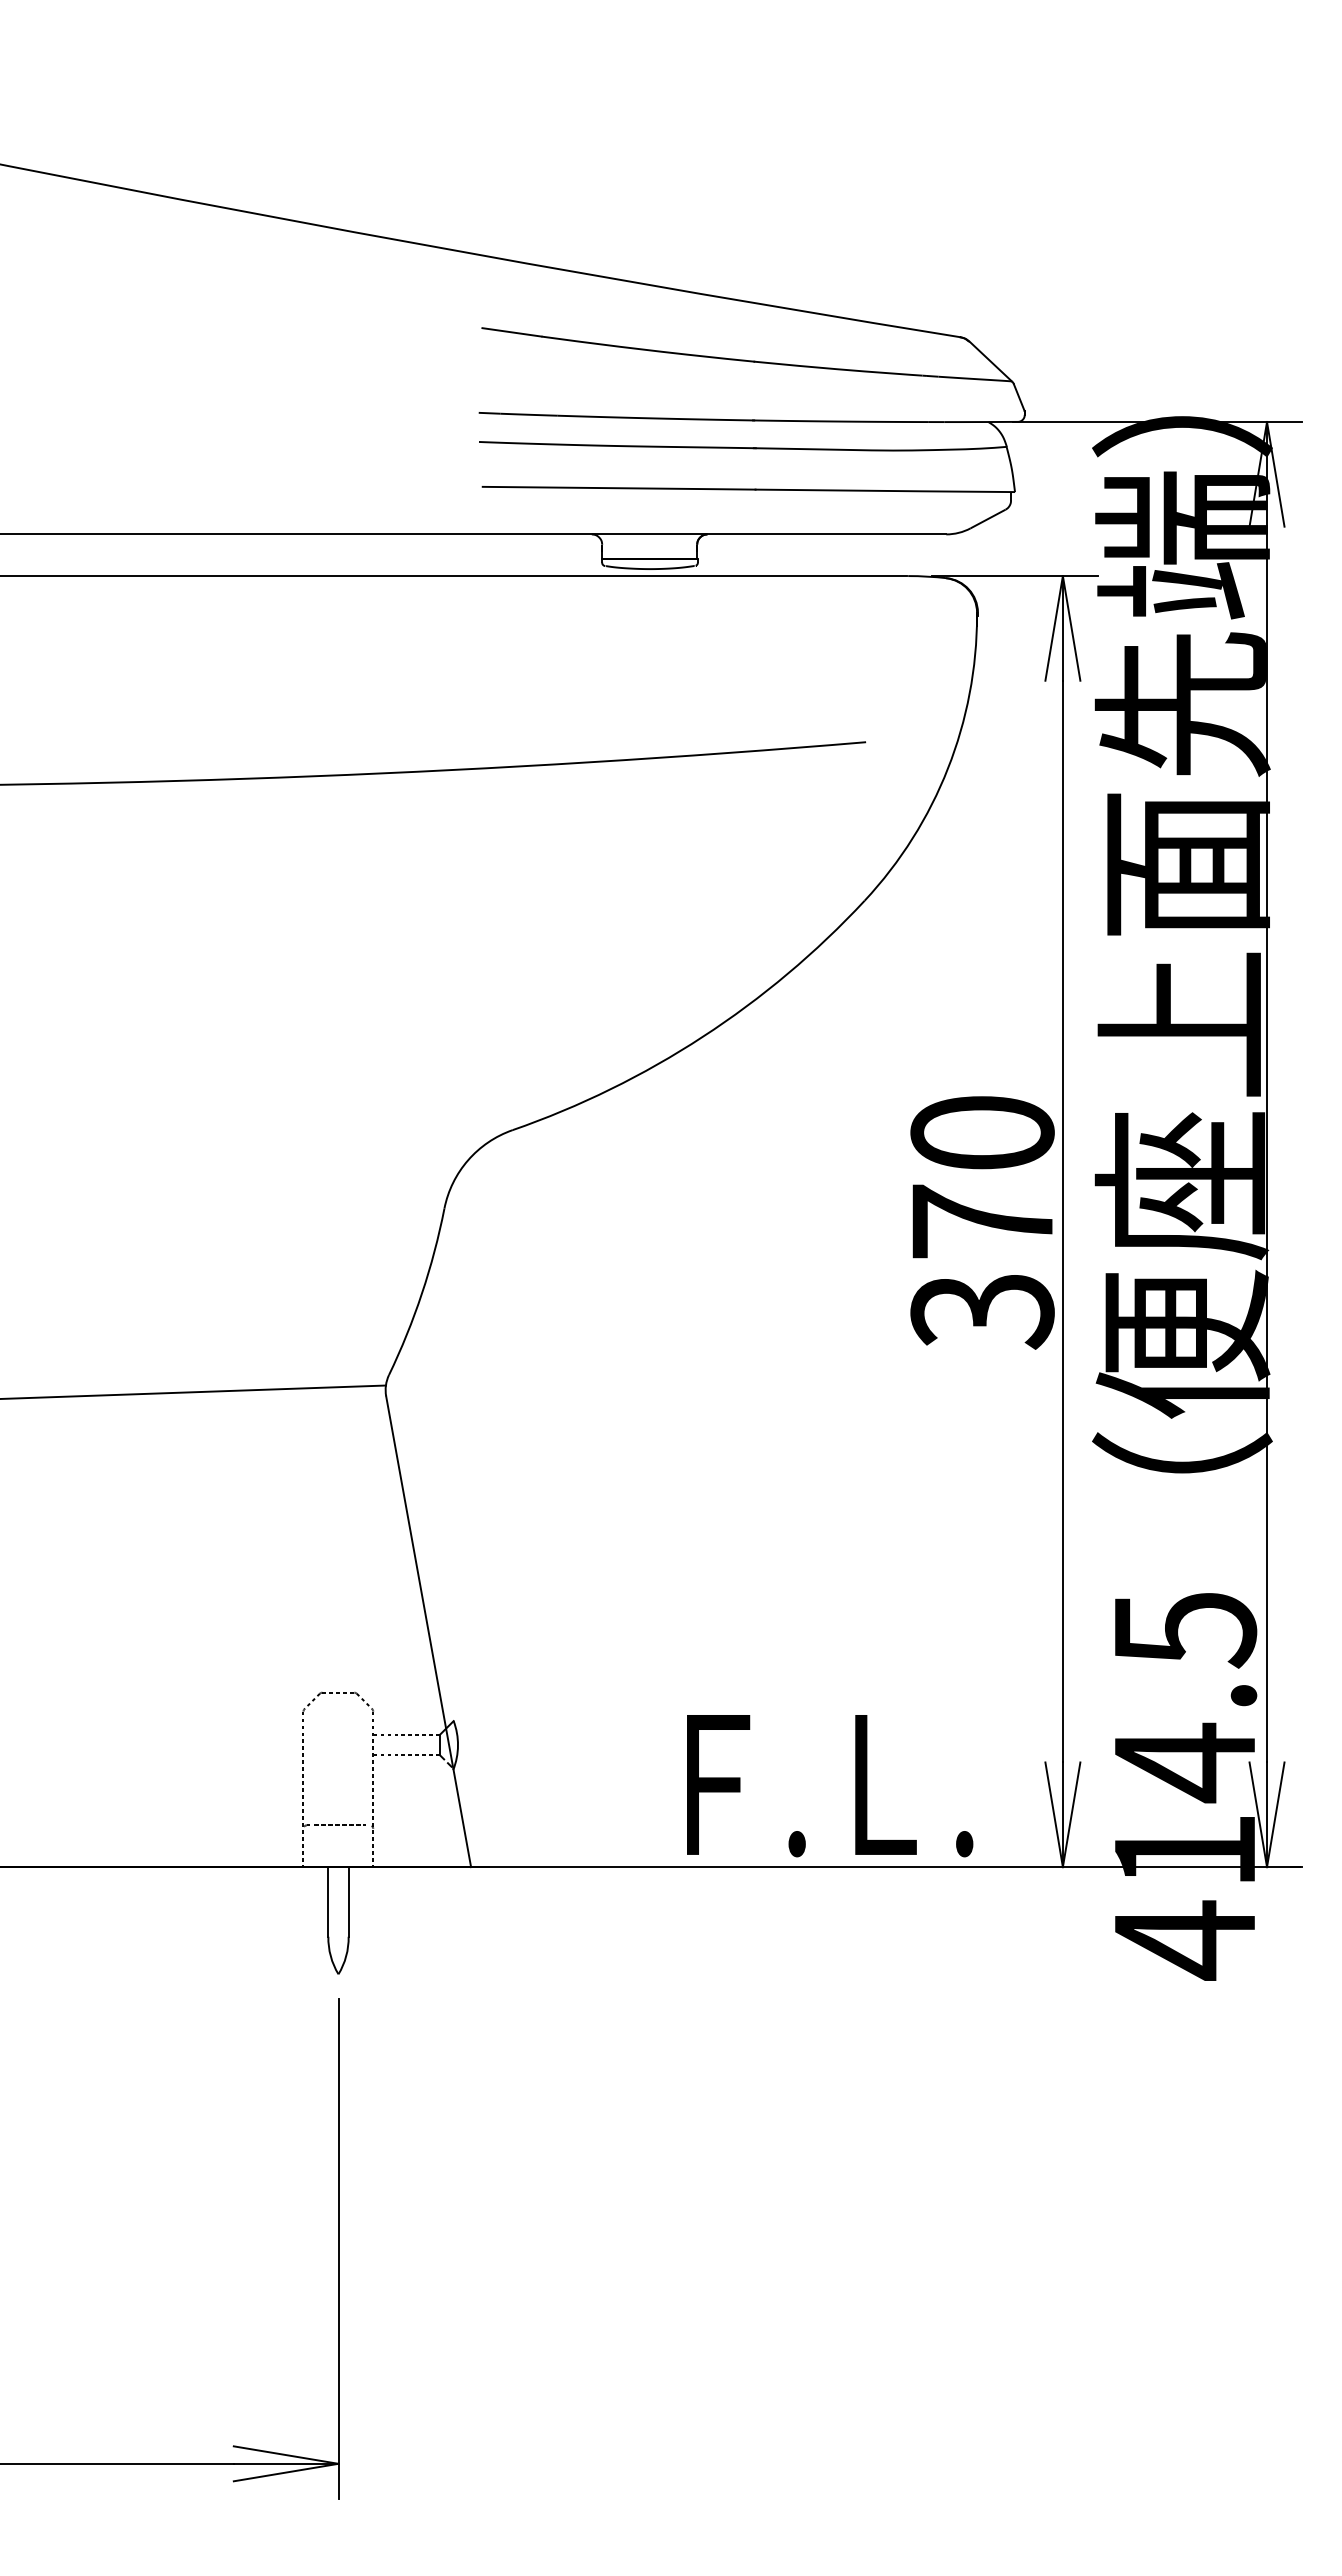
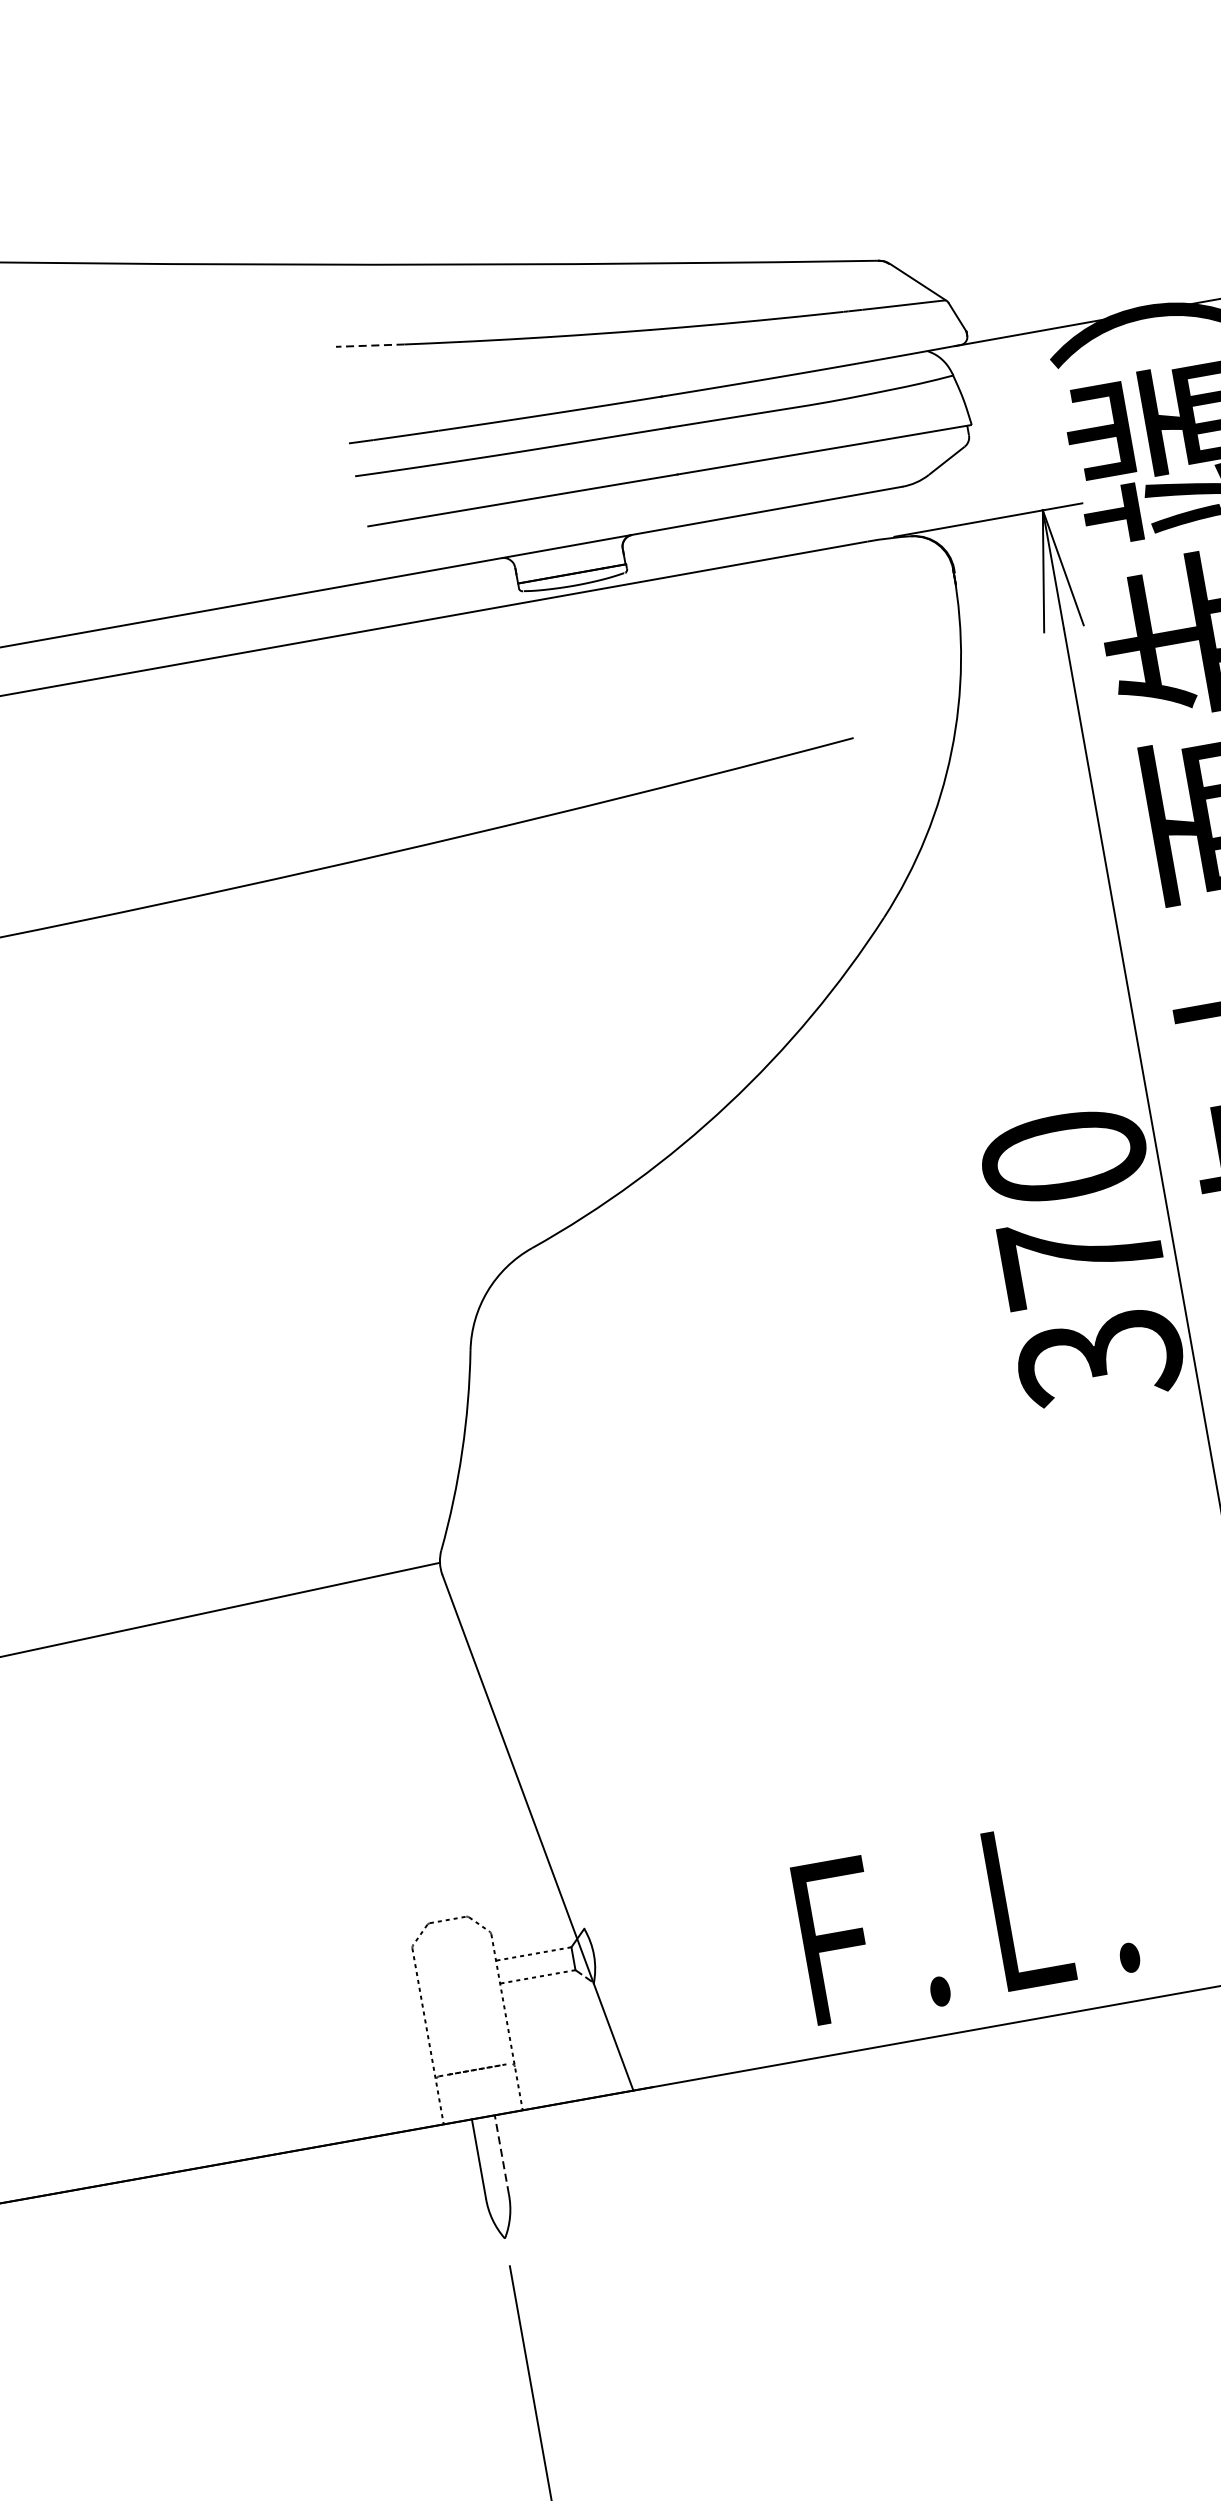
line: (511, 332) -> (369, 345), solid -> dashed
text: (830, 1786) -> (966, 1919), moved
line: (348, 1901) -> (501, 2154), solid -> dashed

